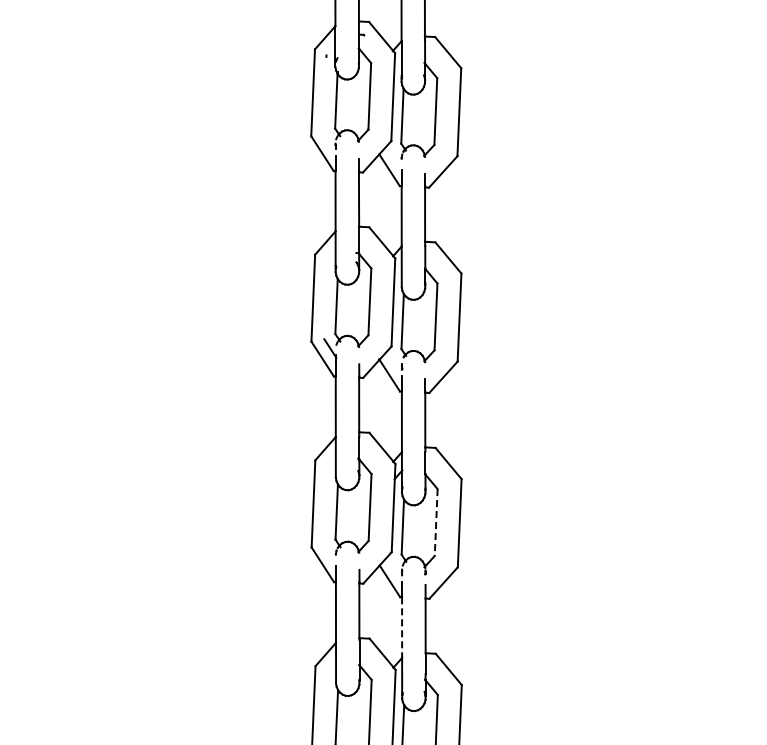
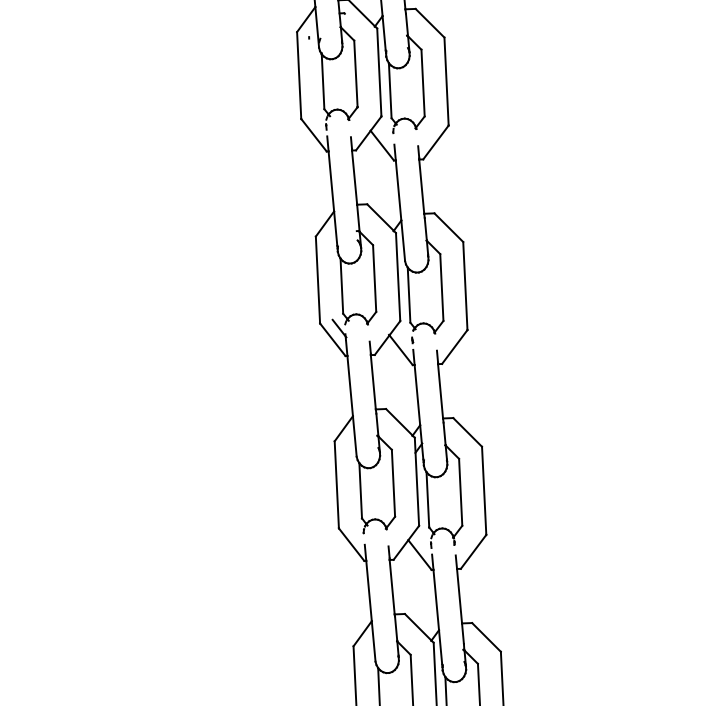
line: (436, 523) -> (461, 493), dashed -> solid
line: (402, 628) -> (436, 600), dashed -> solid

